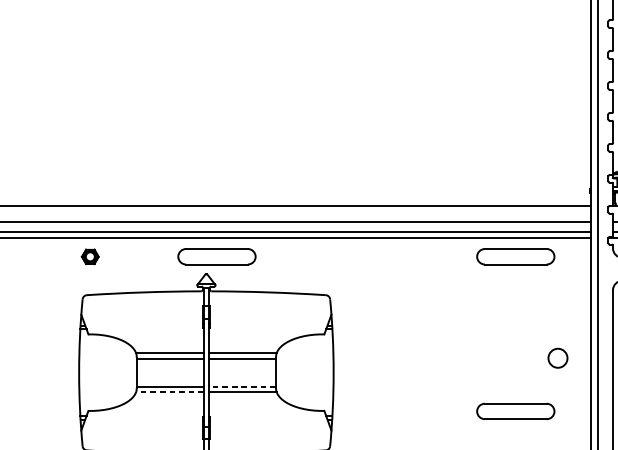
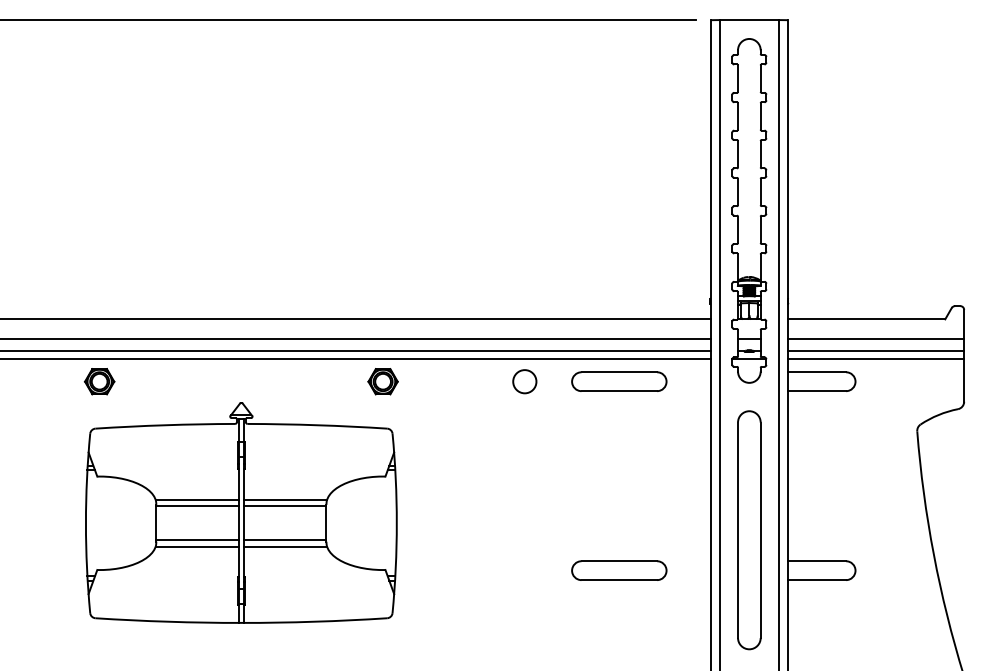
part: (90, 256) -> (99, 381), size x1.43
part: (217, 256) -> (254, 381), removed
part: (321, 256) -> (382, 381), added
circle: (557, 358) -> (524, 381), moved
line: (241, 386) -> (284, 540), dashed -> solid
line: (169, 392) -> (196, 547), dashed -> solid

